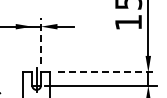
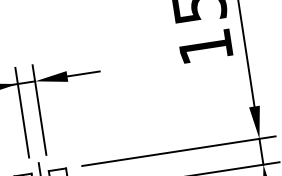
line: (32, 41) -> (22, 113), added
line: (41, 41) -> (40, 110), dashed -> solid
line: (107, 72) -> (179, 151), dashed -> solid

